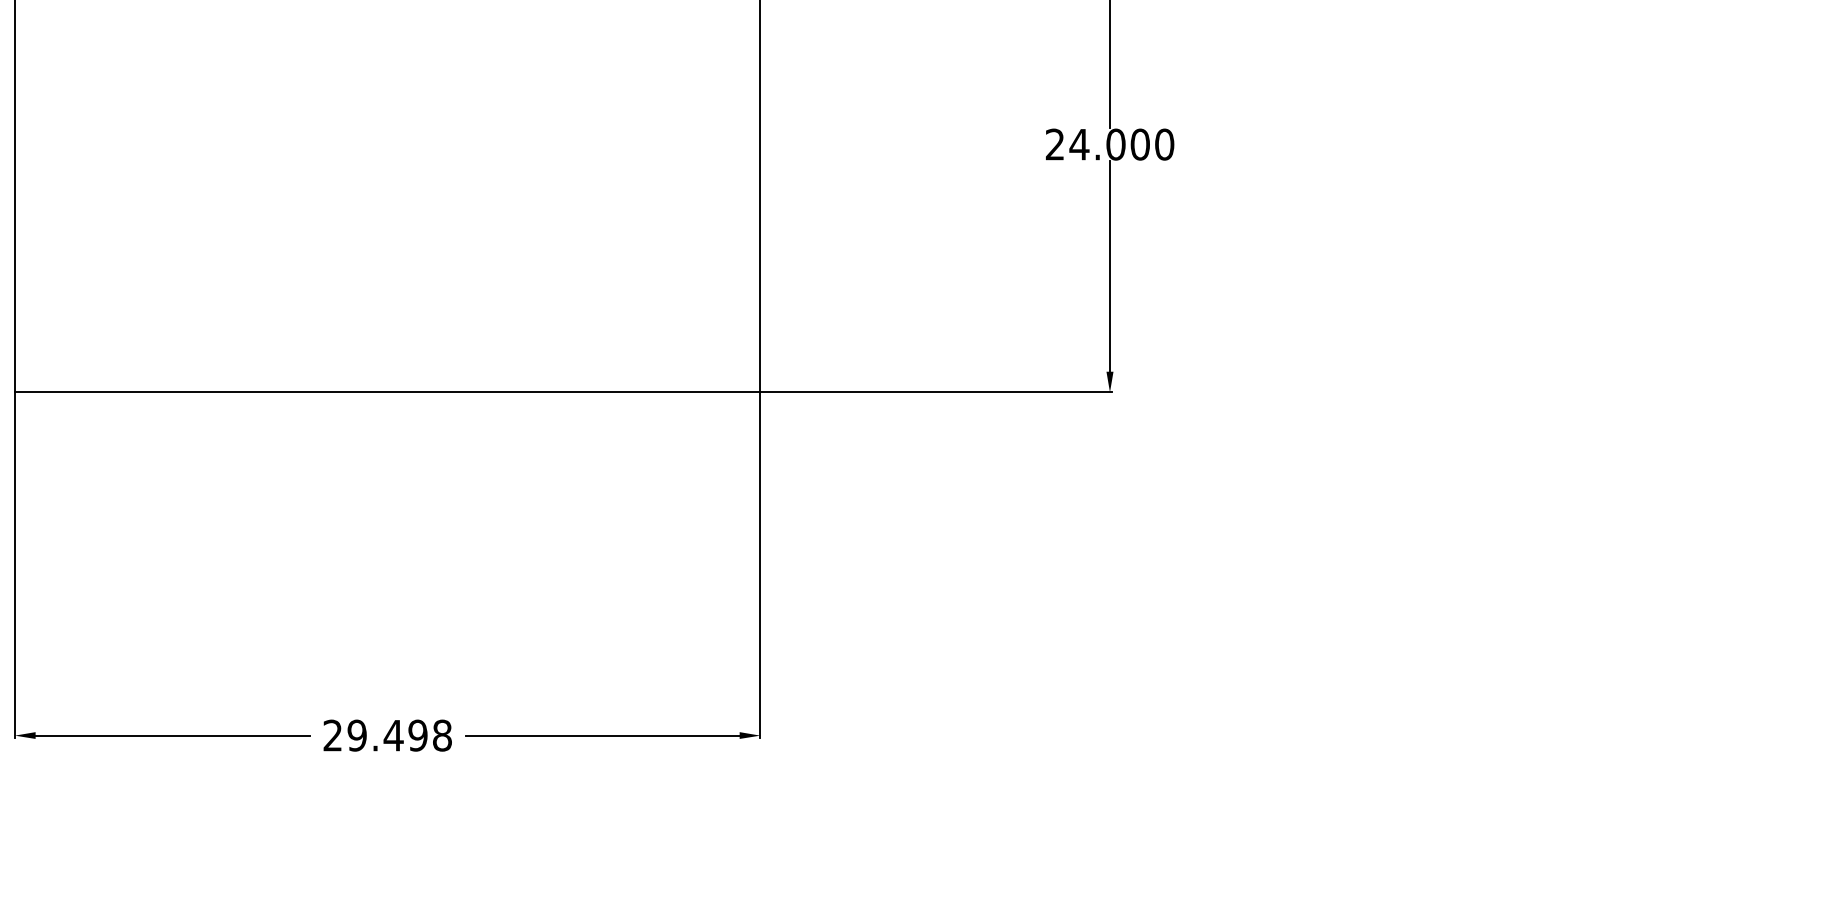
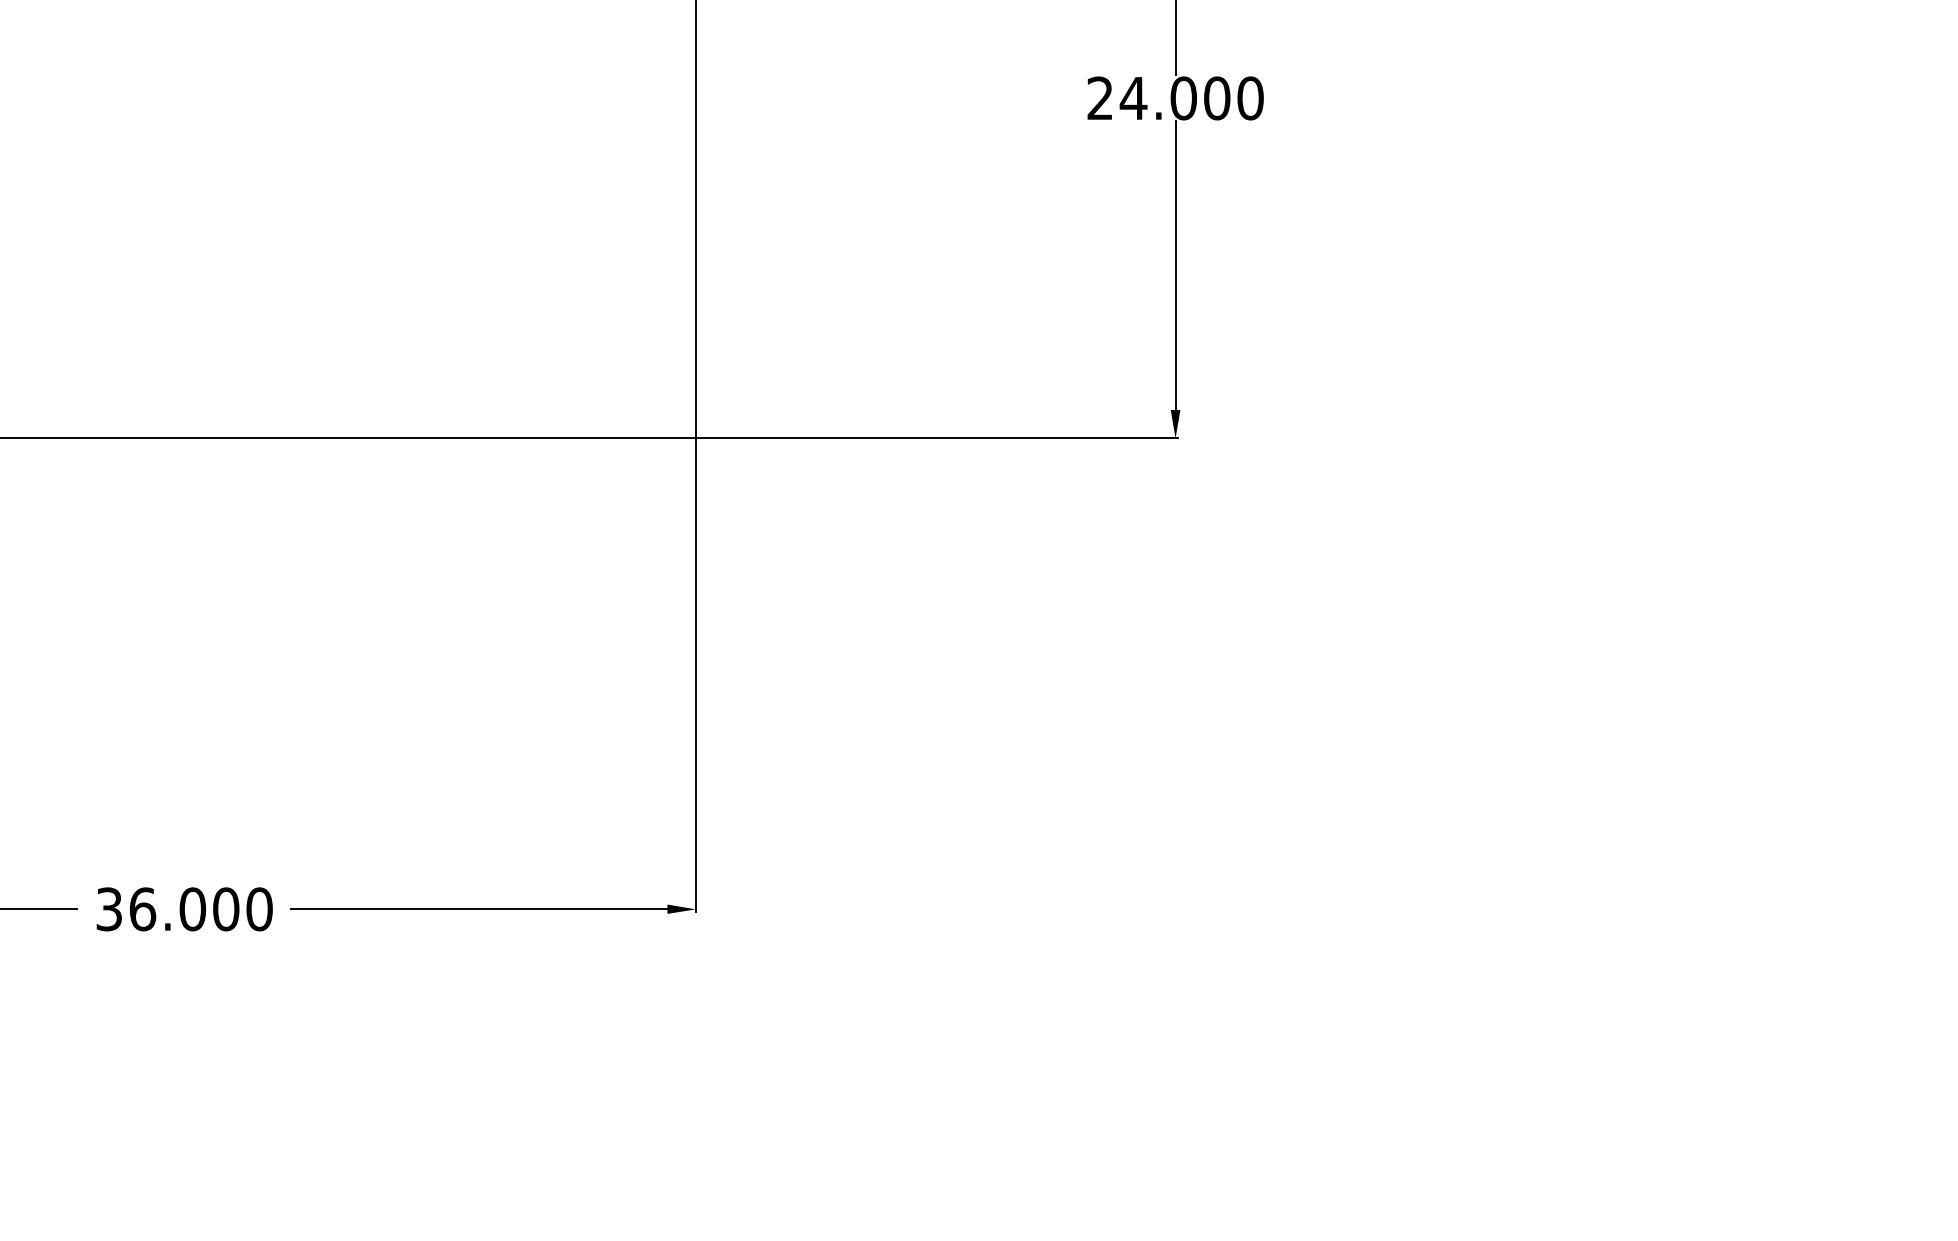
text: (387, 735) -> (184, 909), 29.498 -> 36.000

